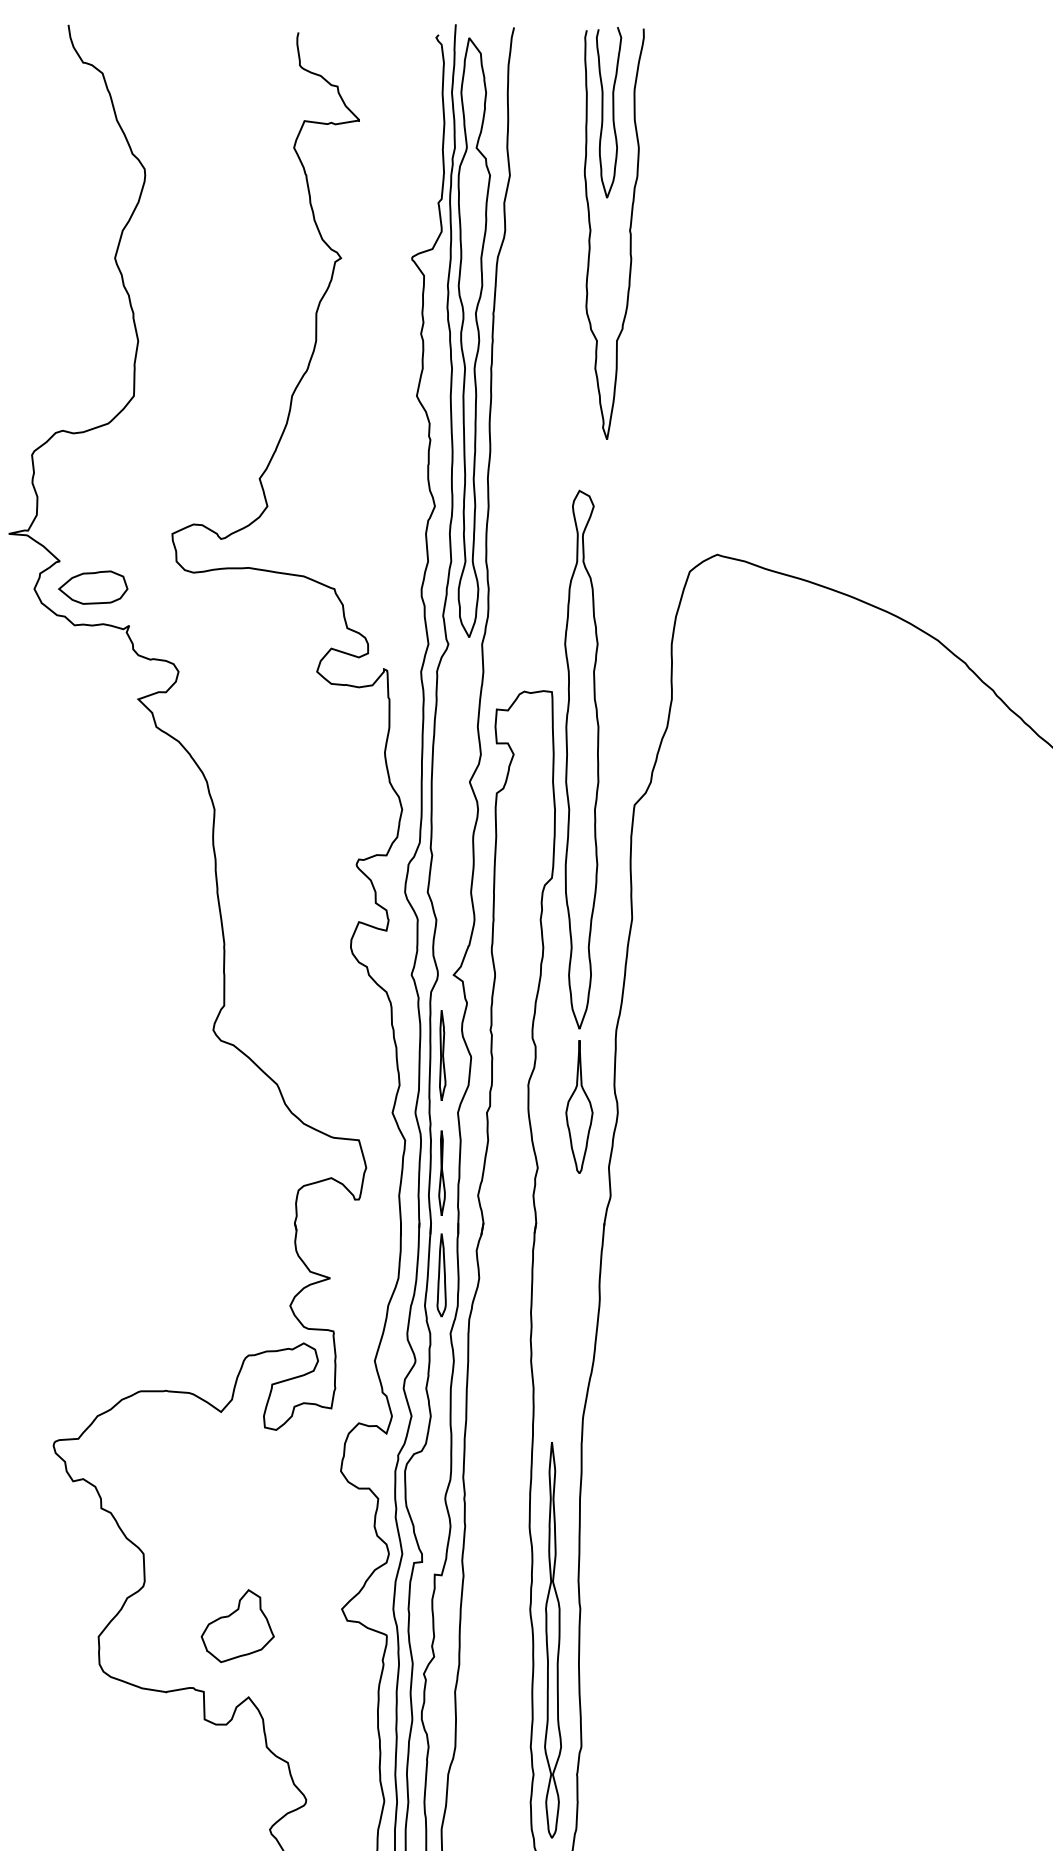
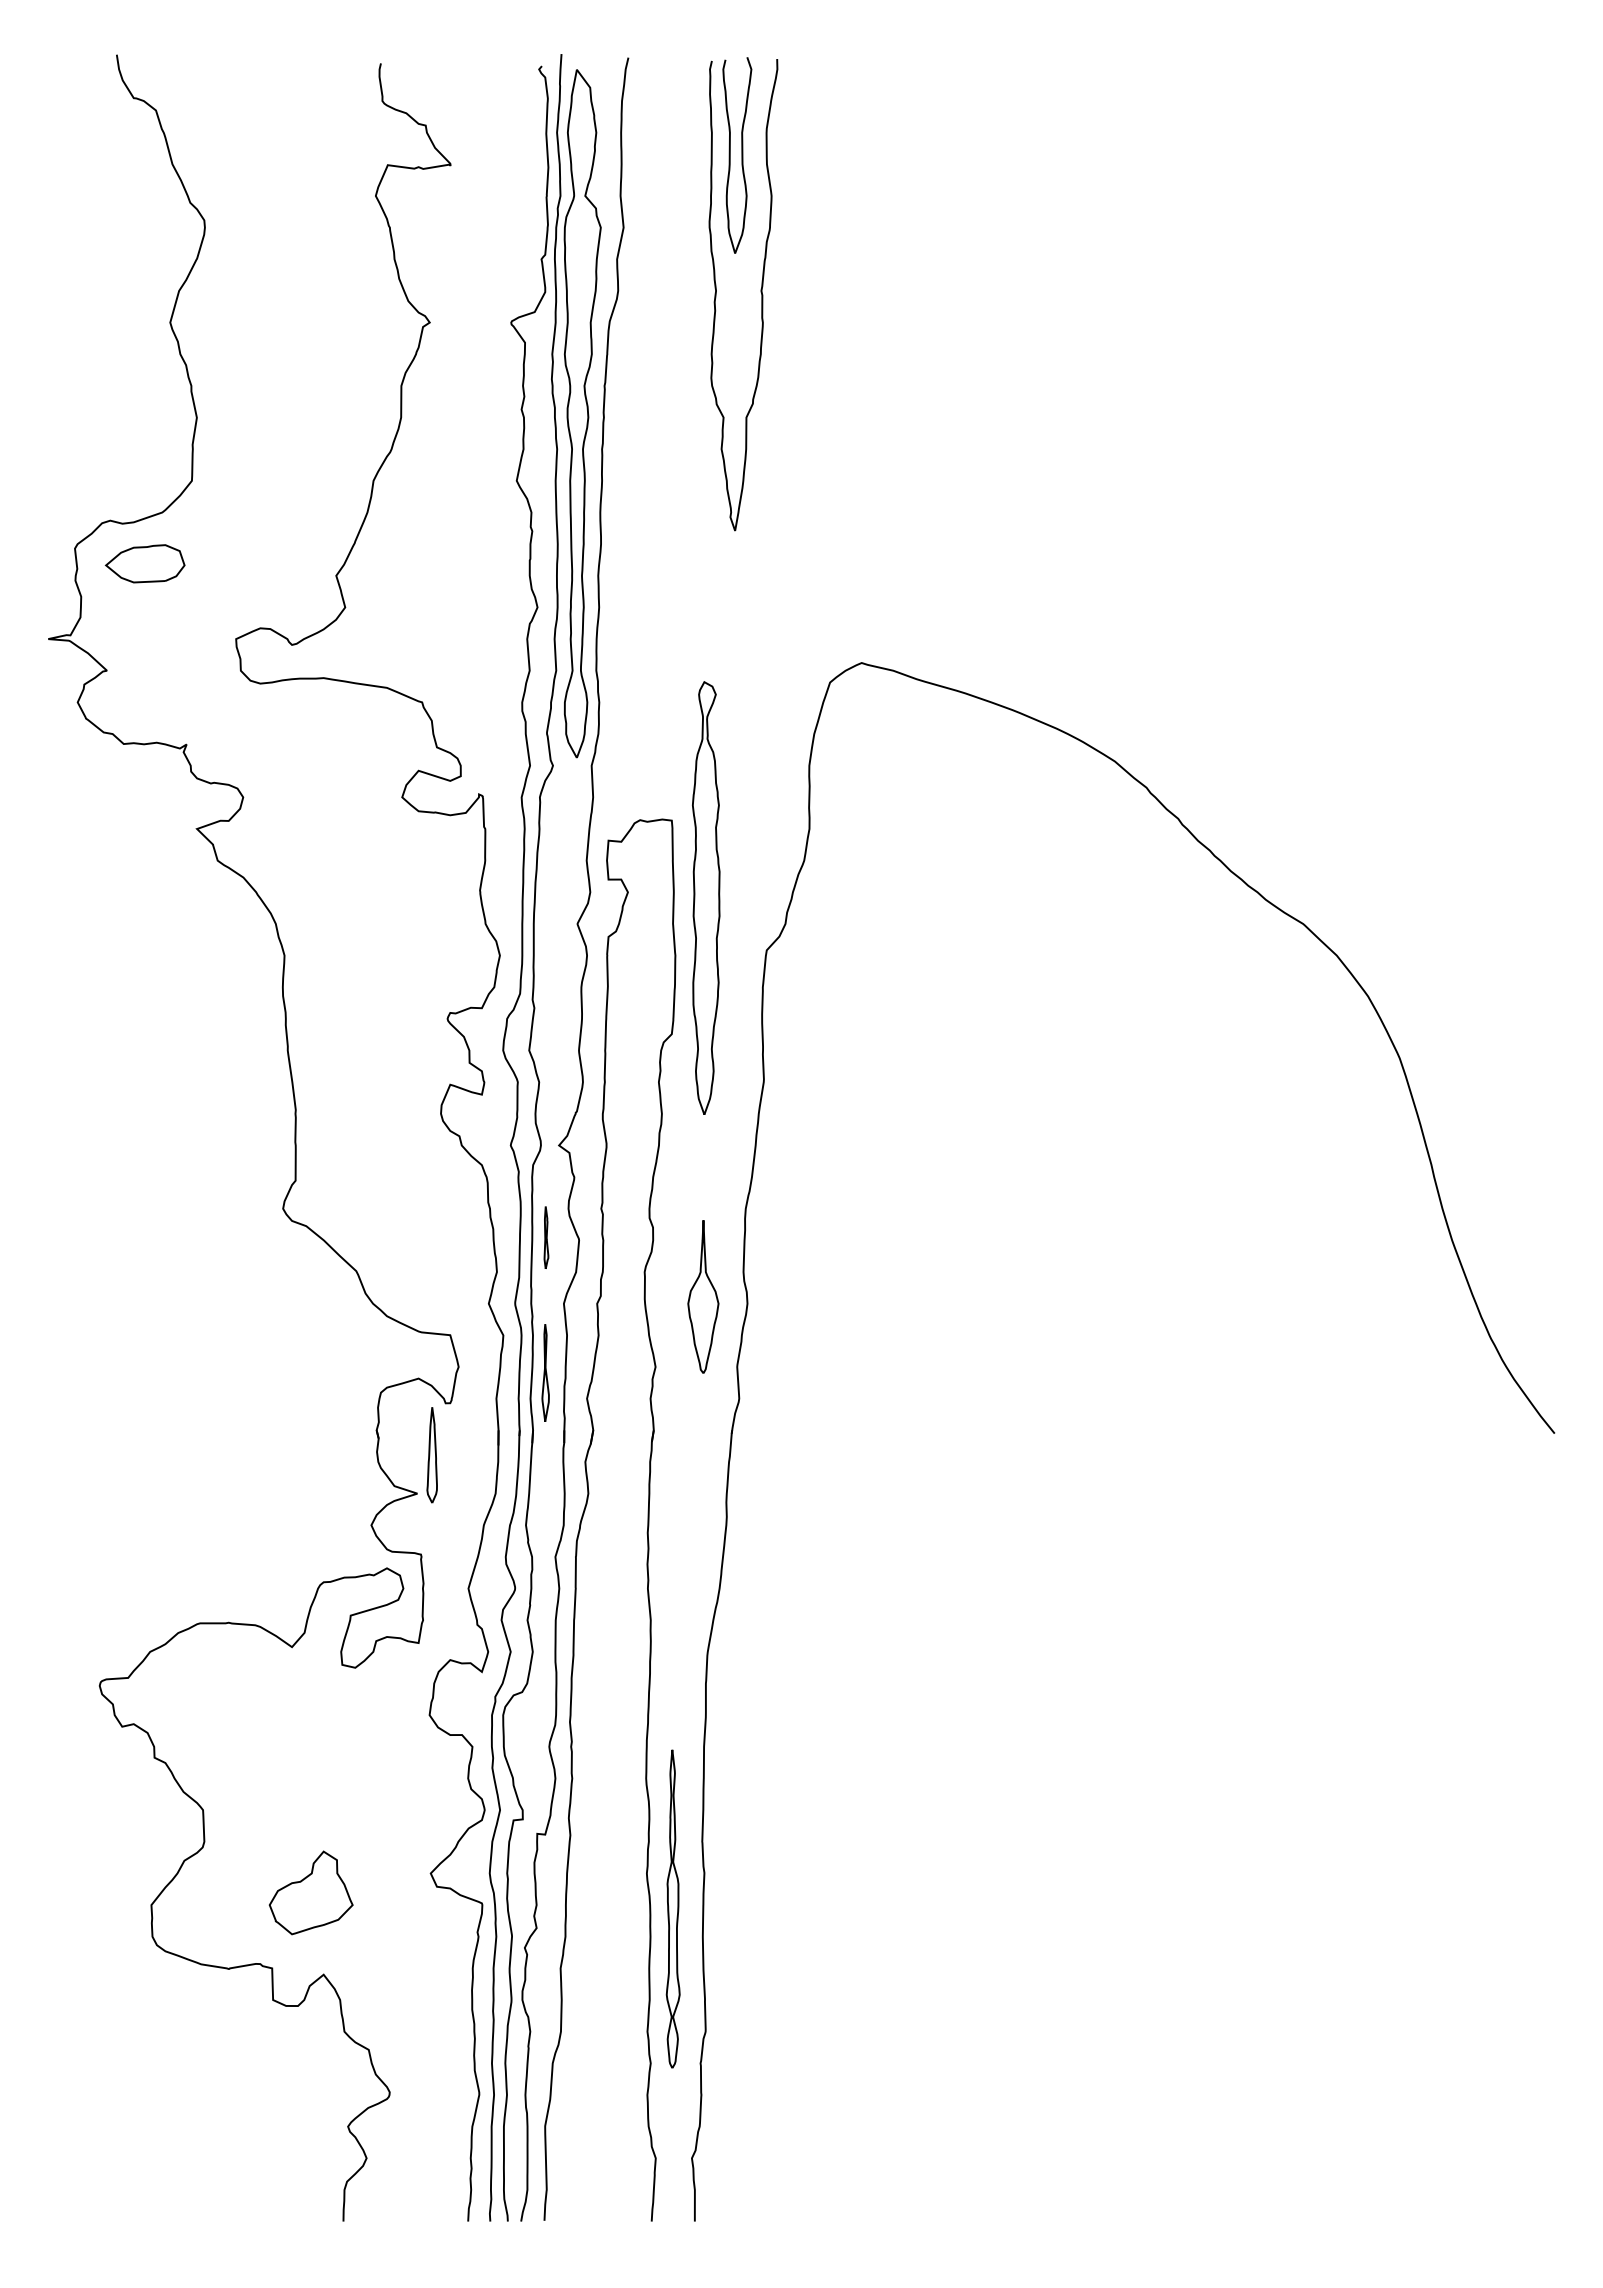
part: (92, 587) -> (144, 563), moved
part: (582, 759) -> (706, 897), size x0.7
part: (442, 1055) -> (546, 1237), size x0.6
part: (441, 1275) -> (431, 1455), moved
part: (553, 1639) -> (673, 1908), size x0.7

